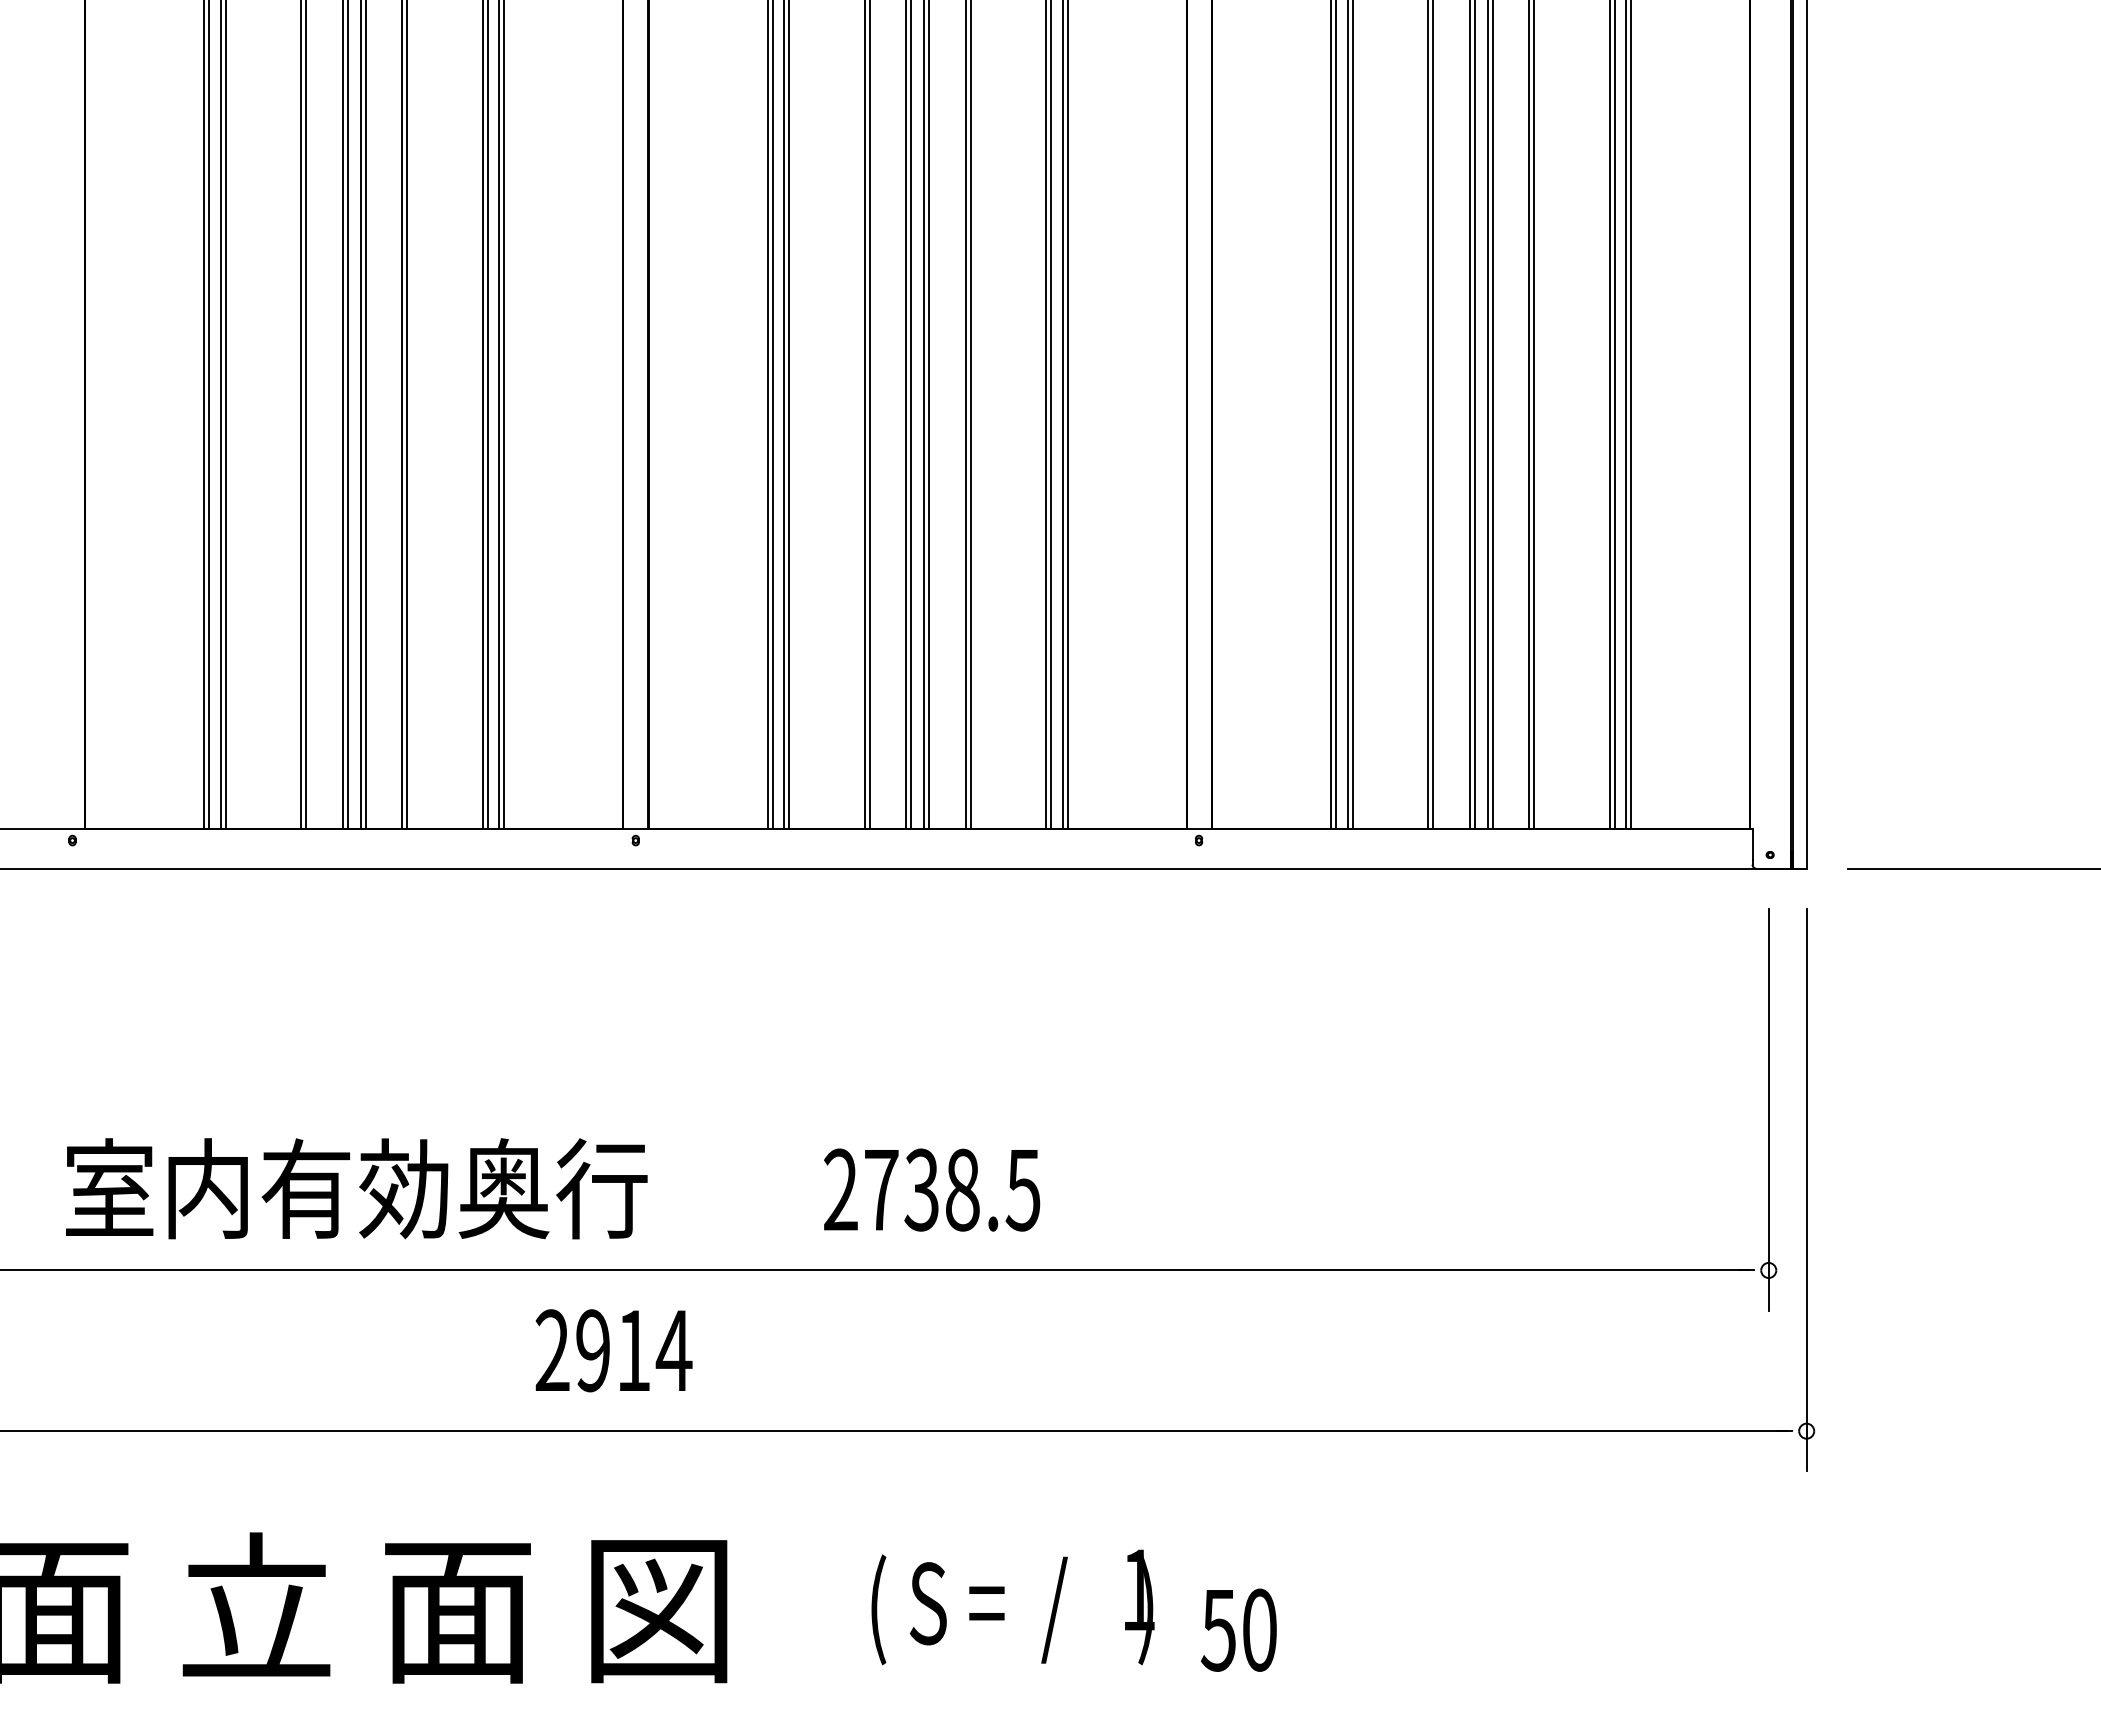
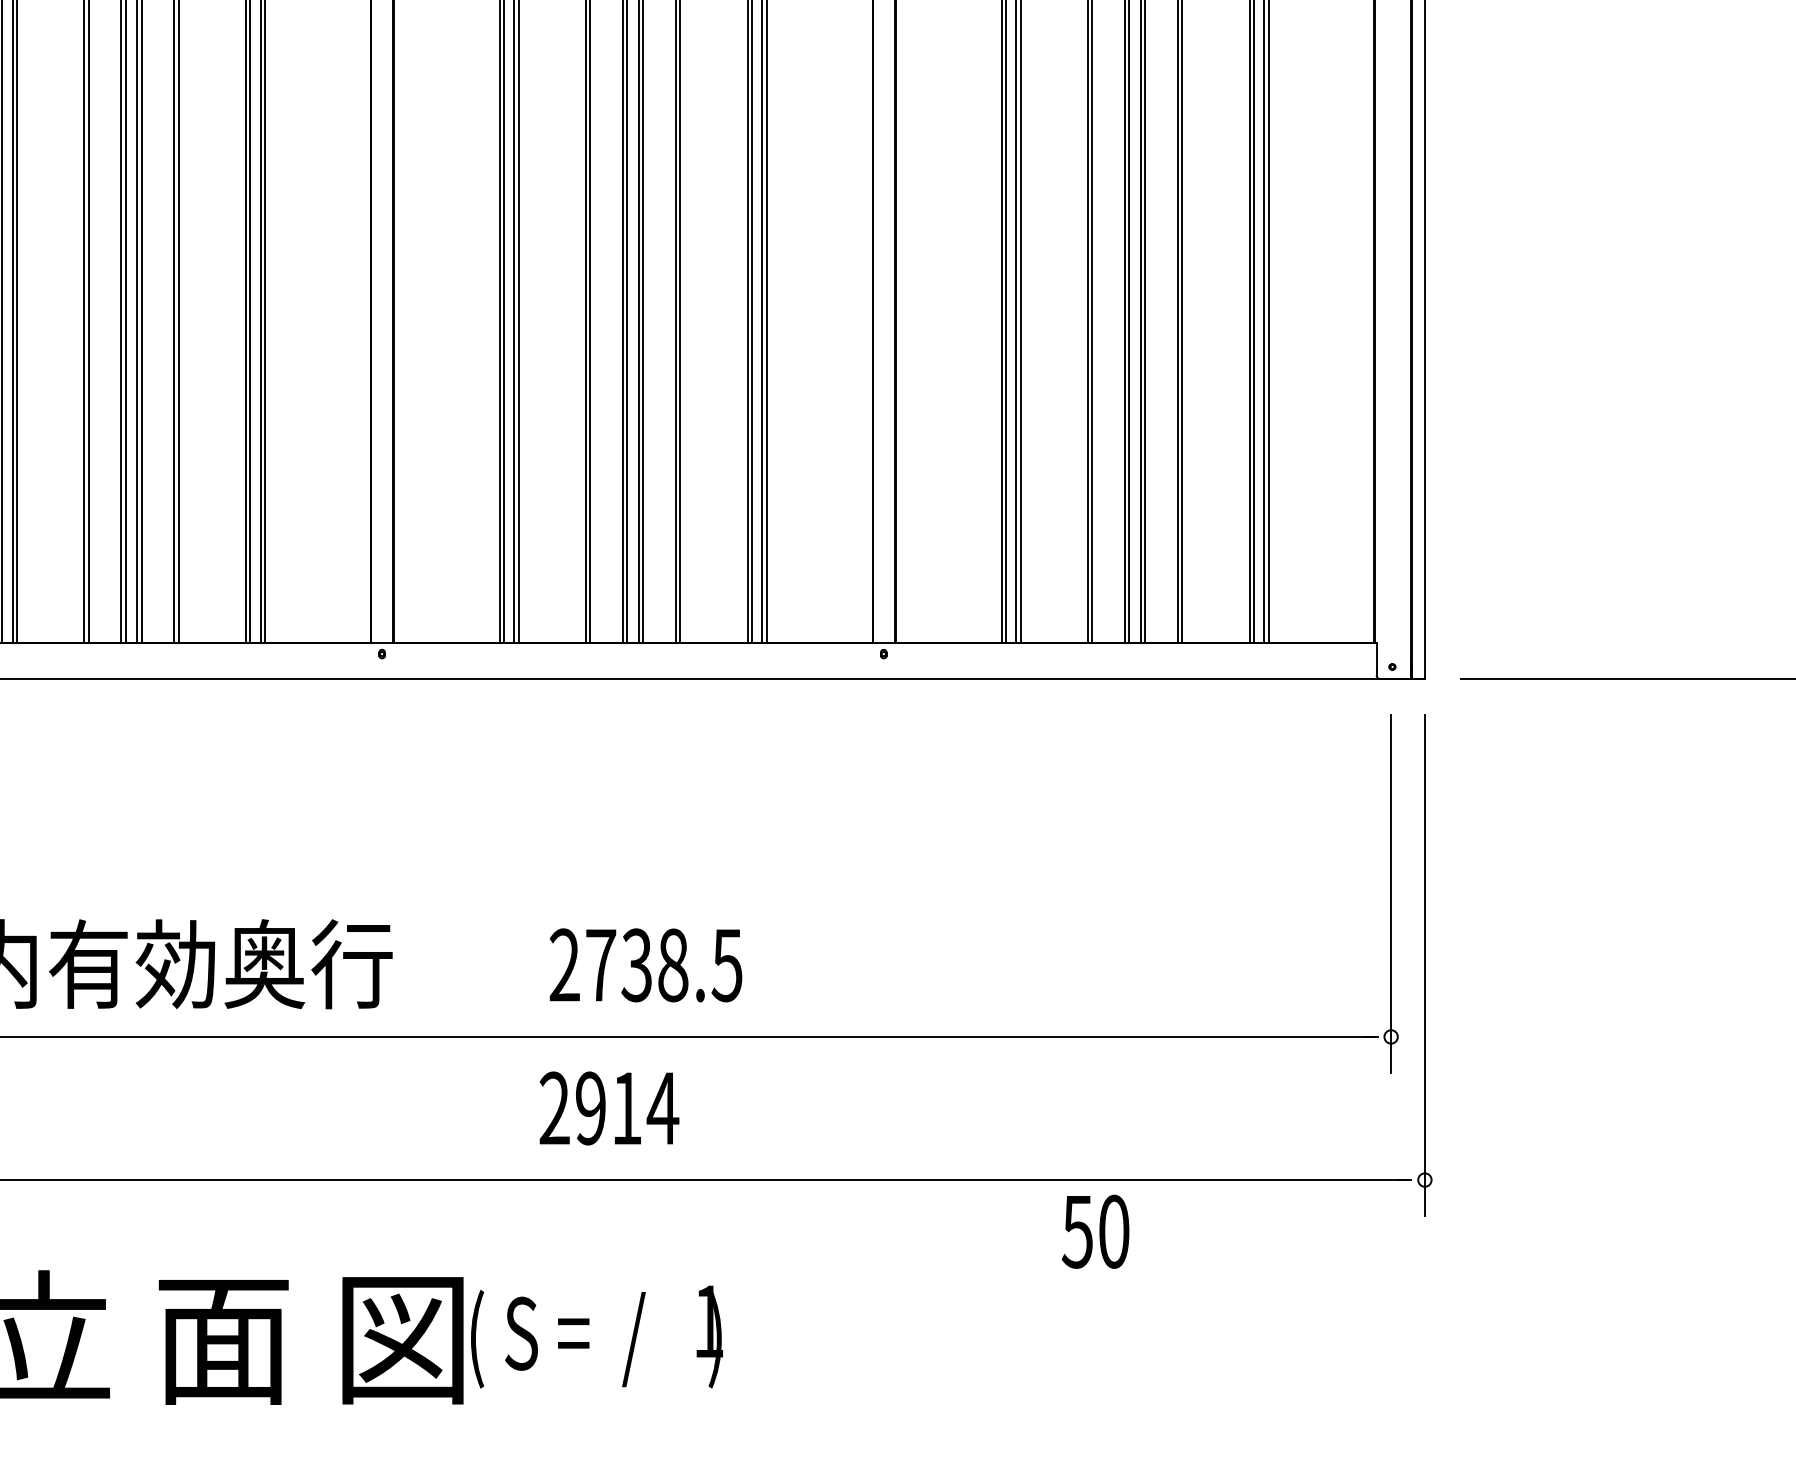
text: (613, 1350) -> (608, 1108), moved
text: (1012, 1607) -> (596, 1337), moved
text: (1238, 1629) -> (1095, 1231), moved

